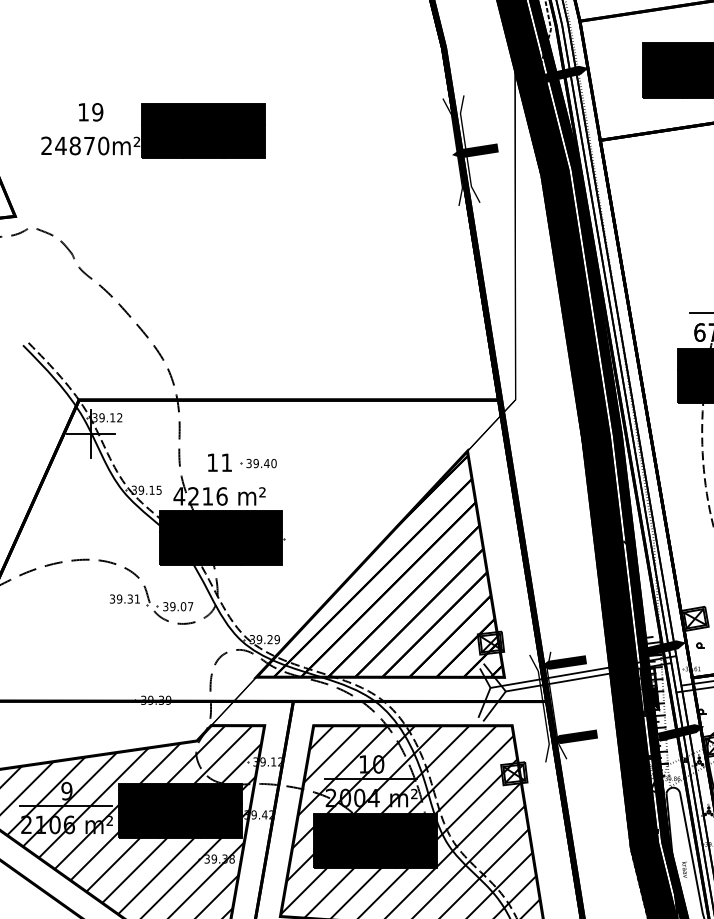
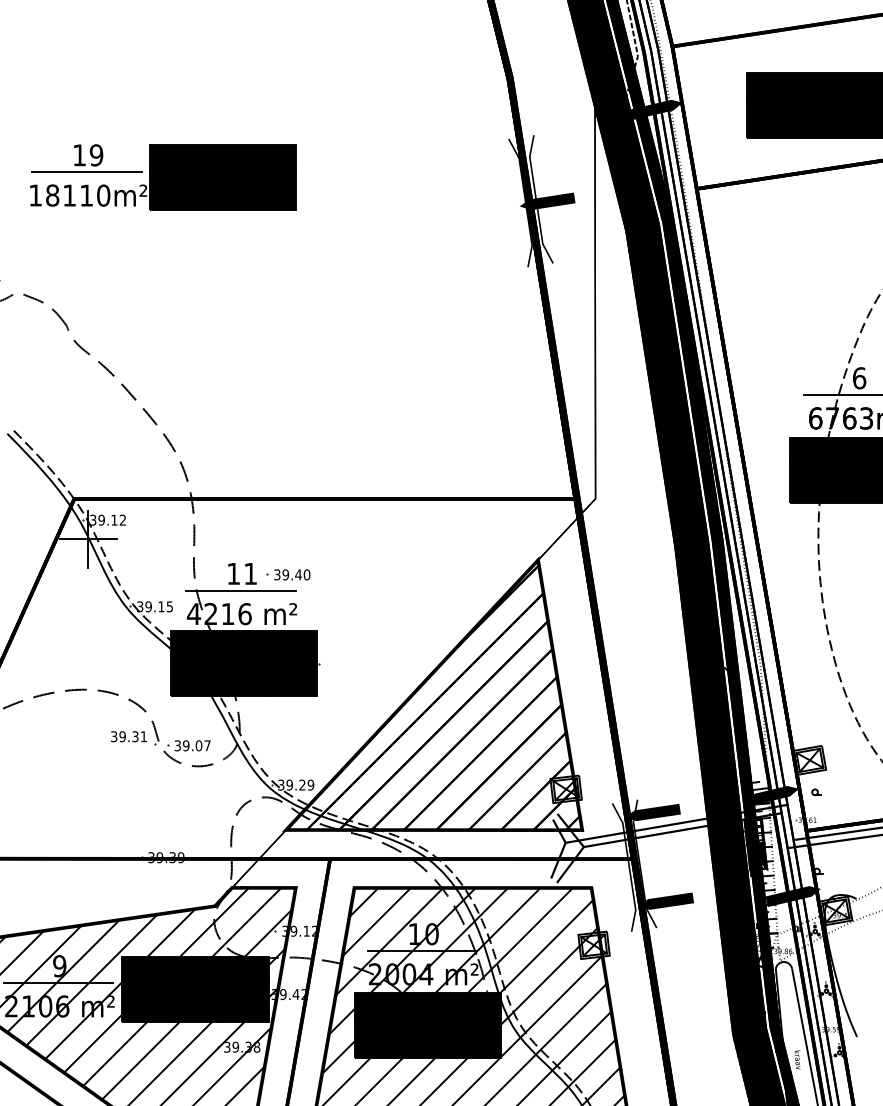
line: (89, 126) -> (86, 172), added
text: (67, 145) -> (60, 195), 24870m² -> 18110m²
line: (218, 477) -> (240, 591), added

